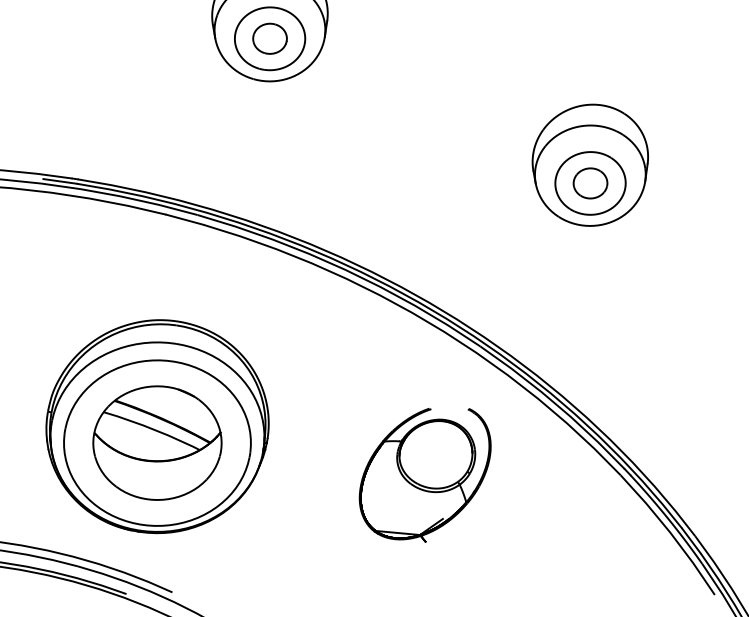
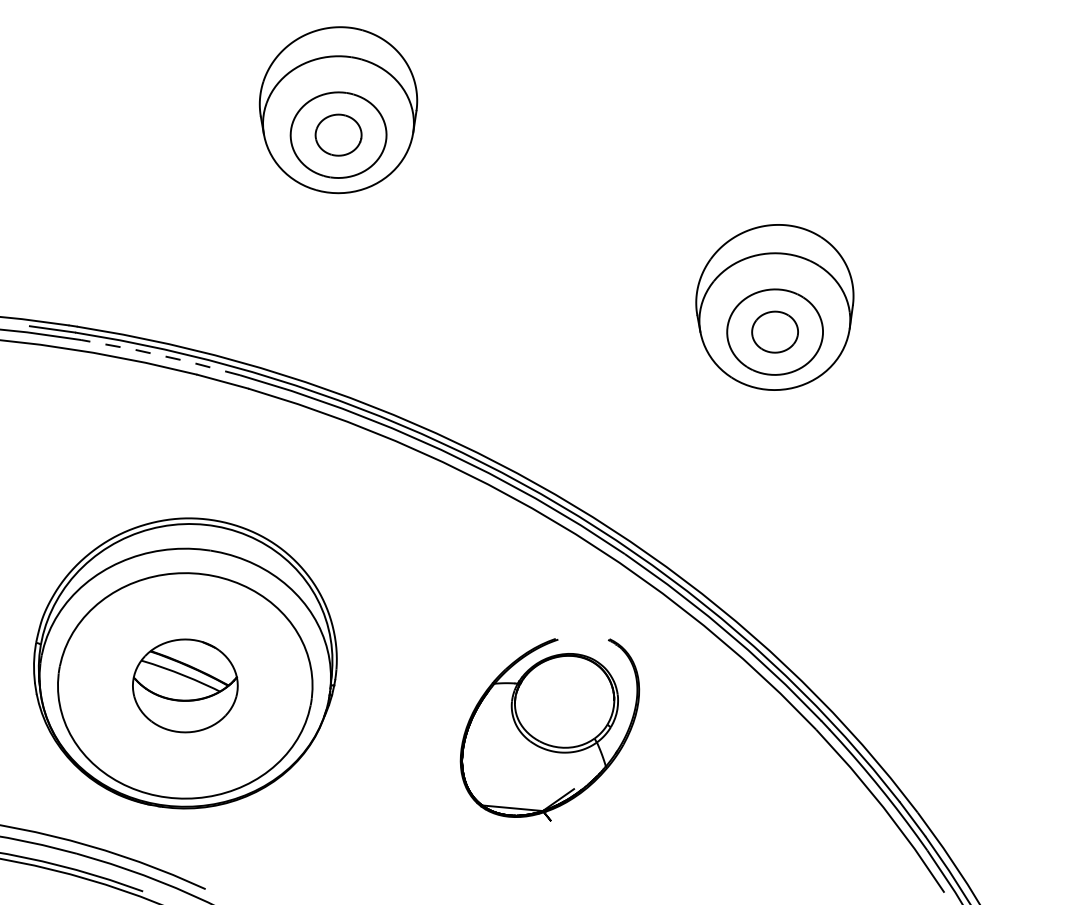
line: (139, 200) -> (160, 355), solid -> dashed
part: (157, 442) -> (185, 685), size x0.6

